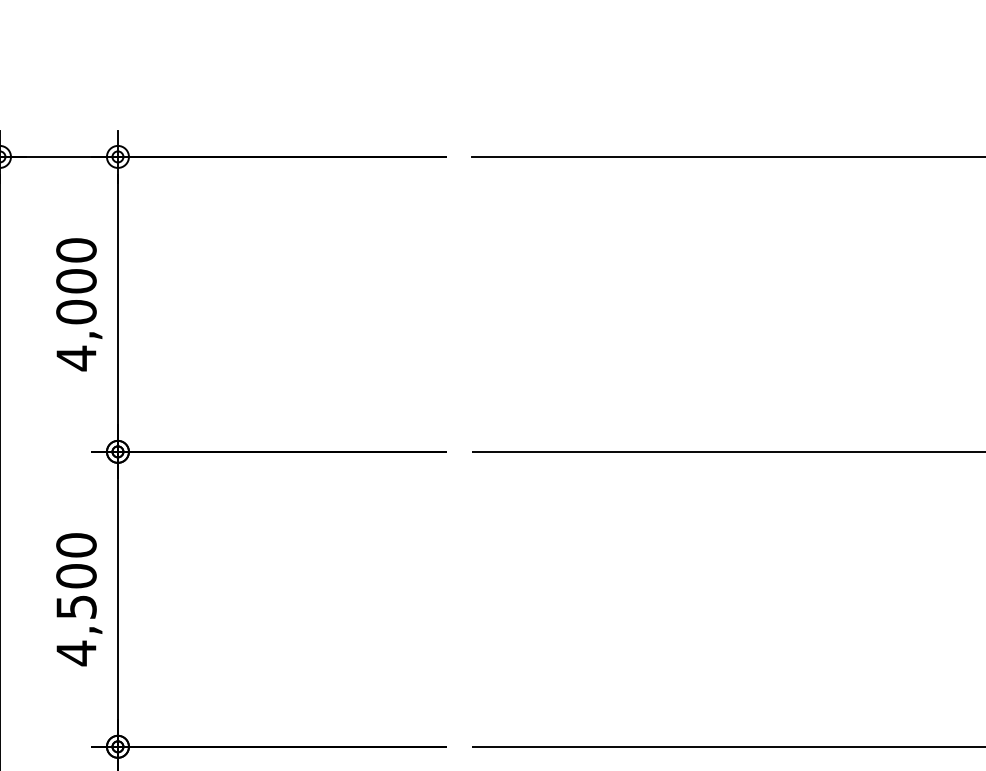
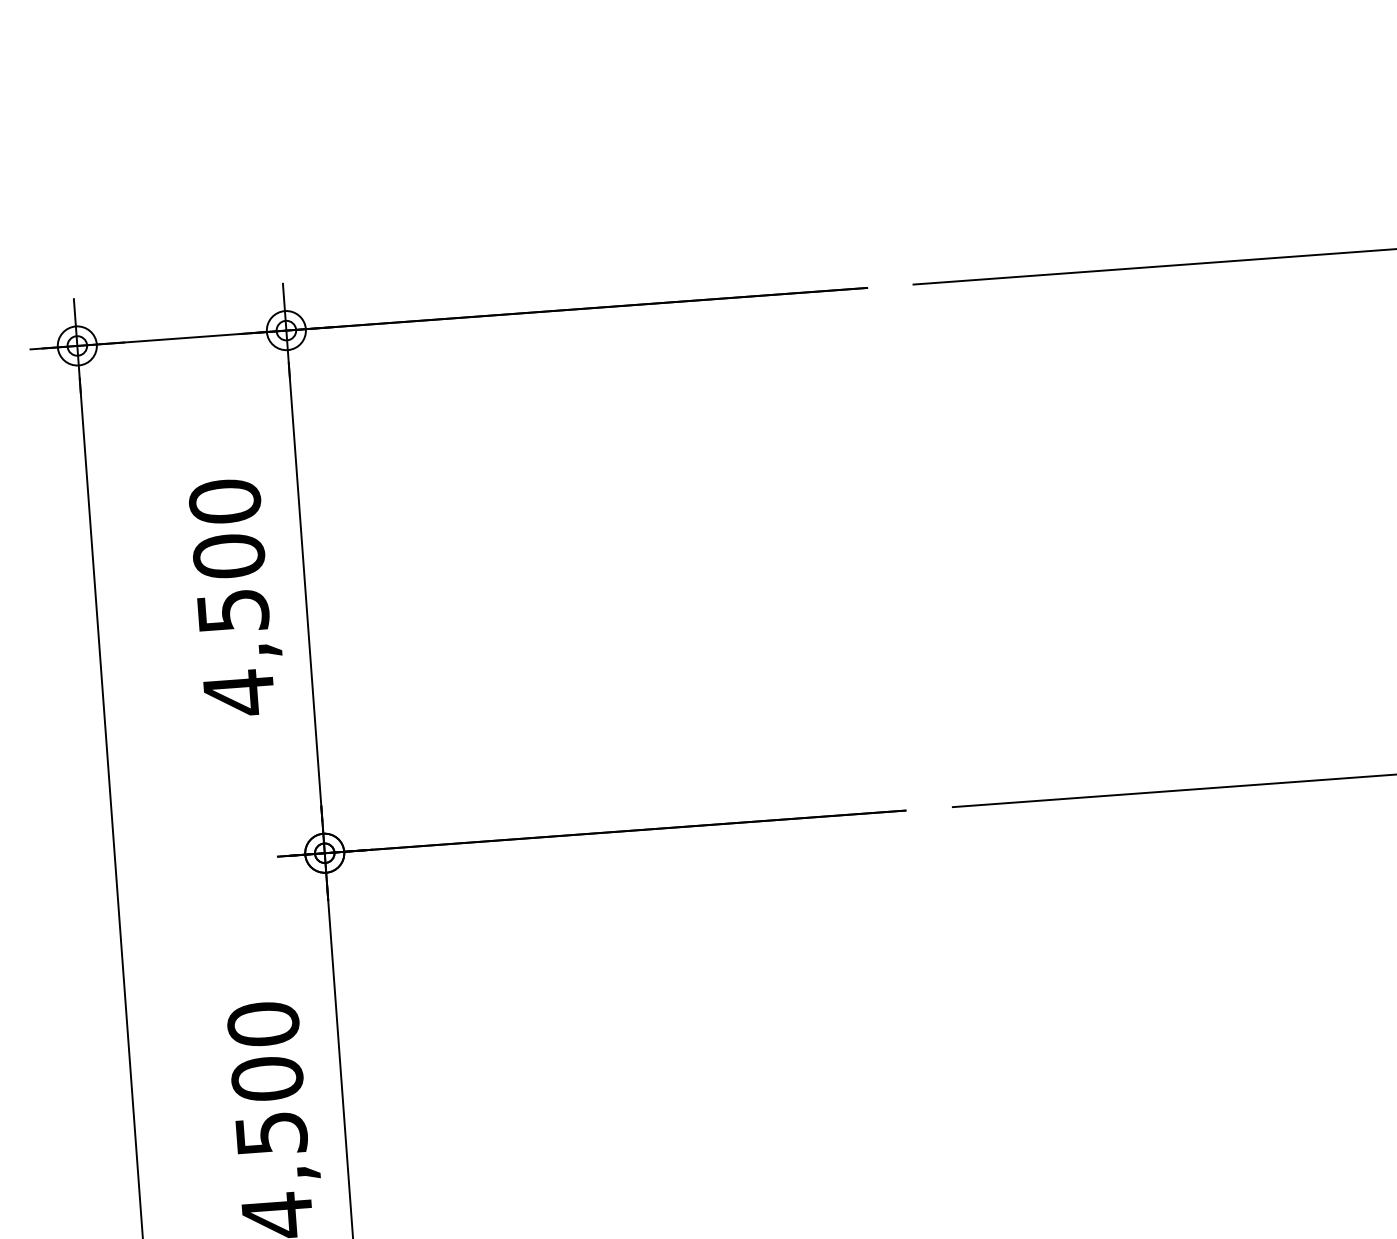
text: (76, 312) -> (233, 611), 4,000 -> 4,500

